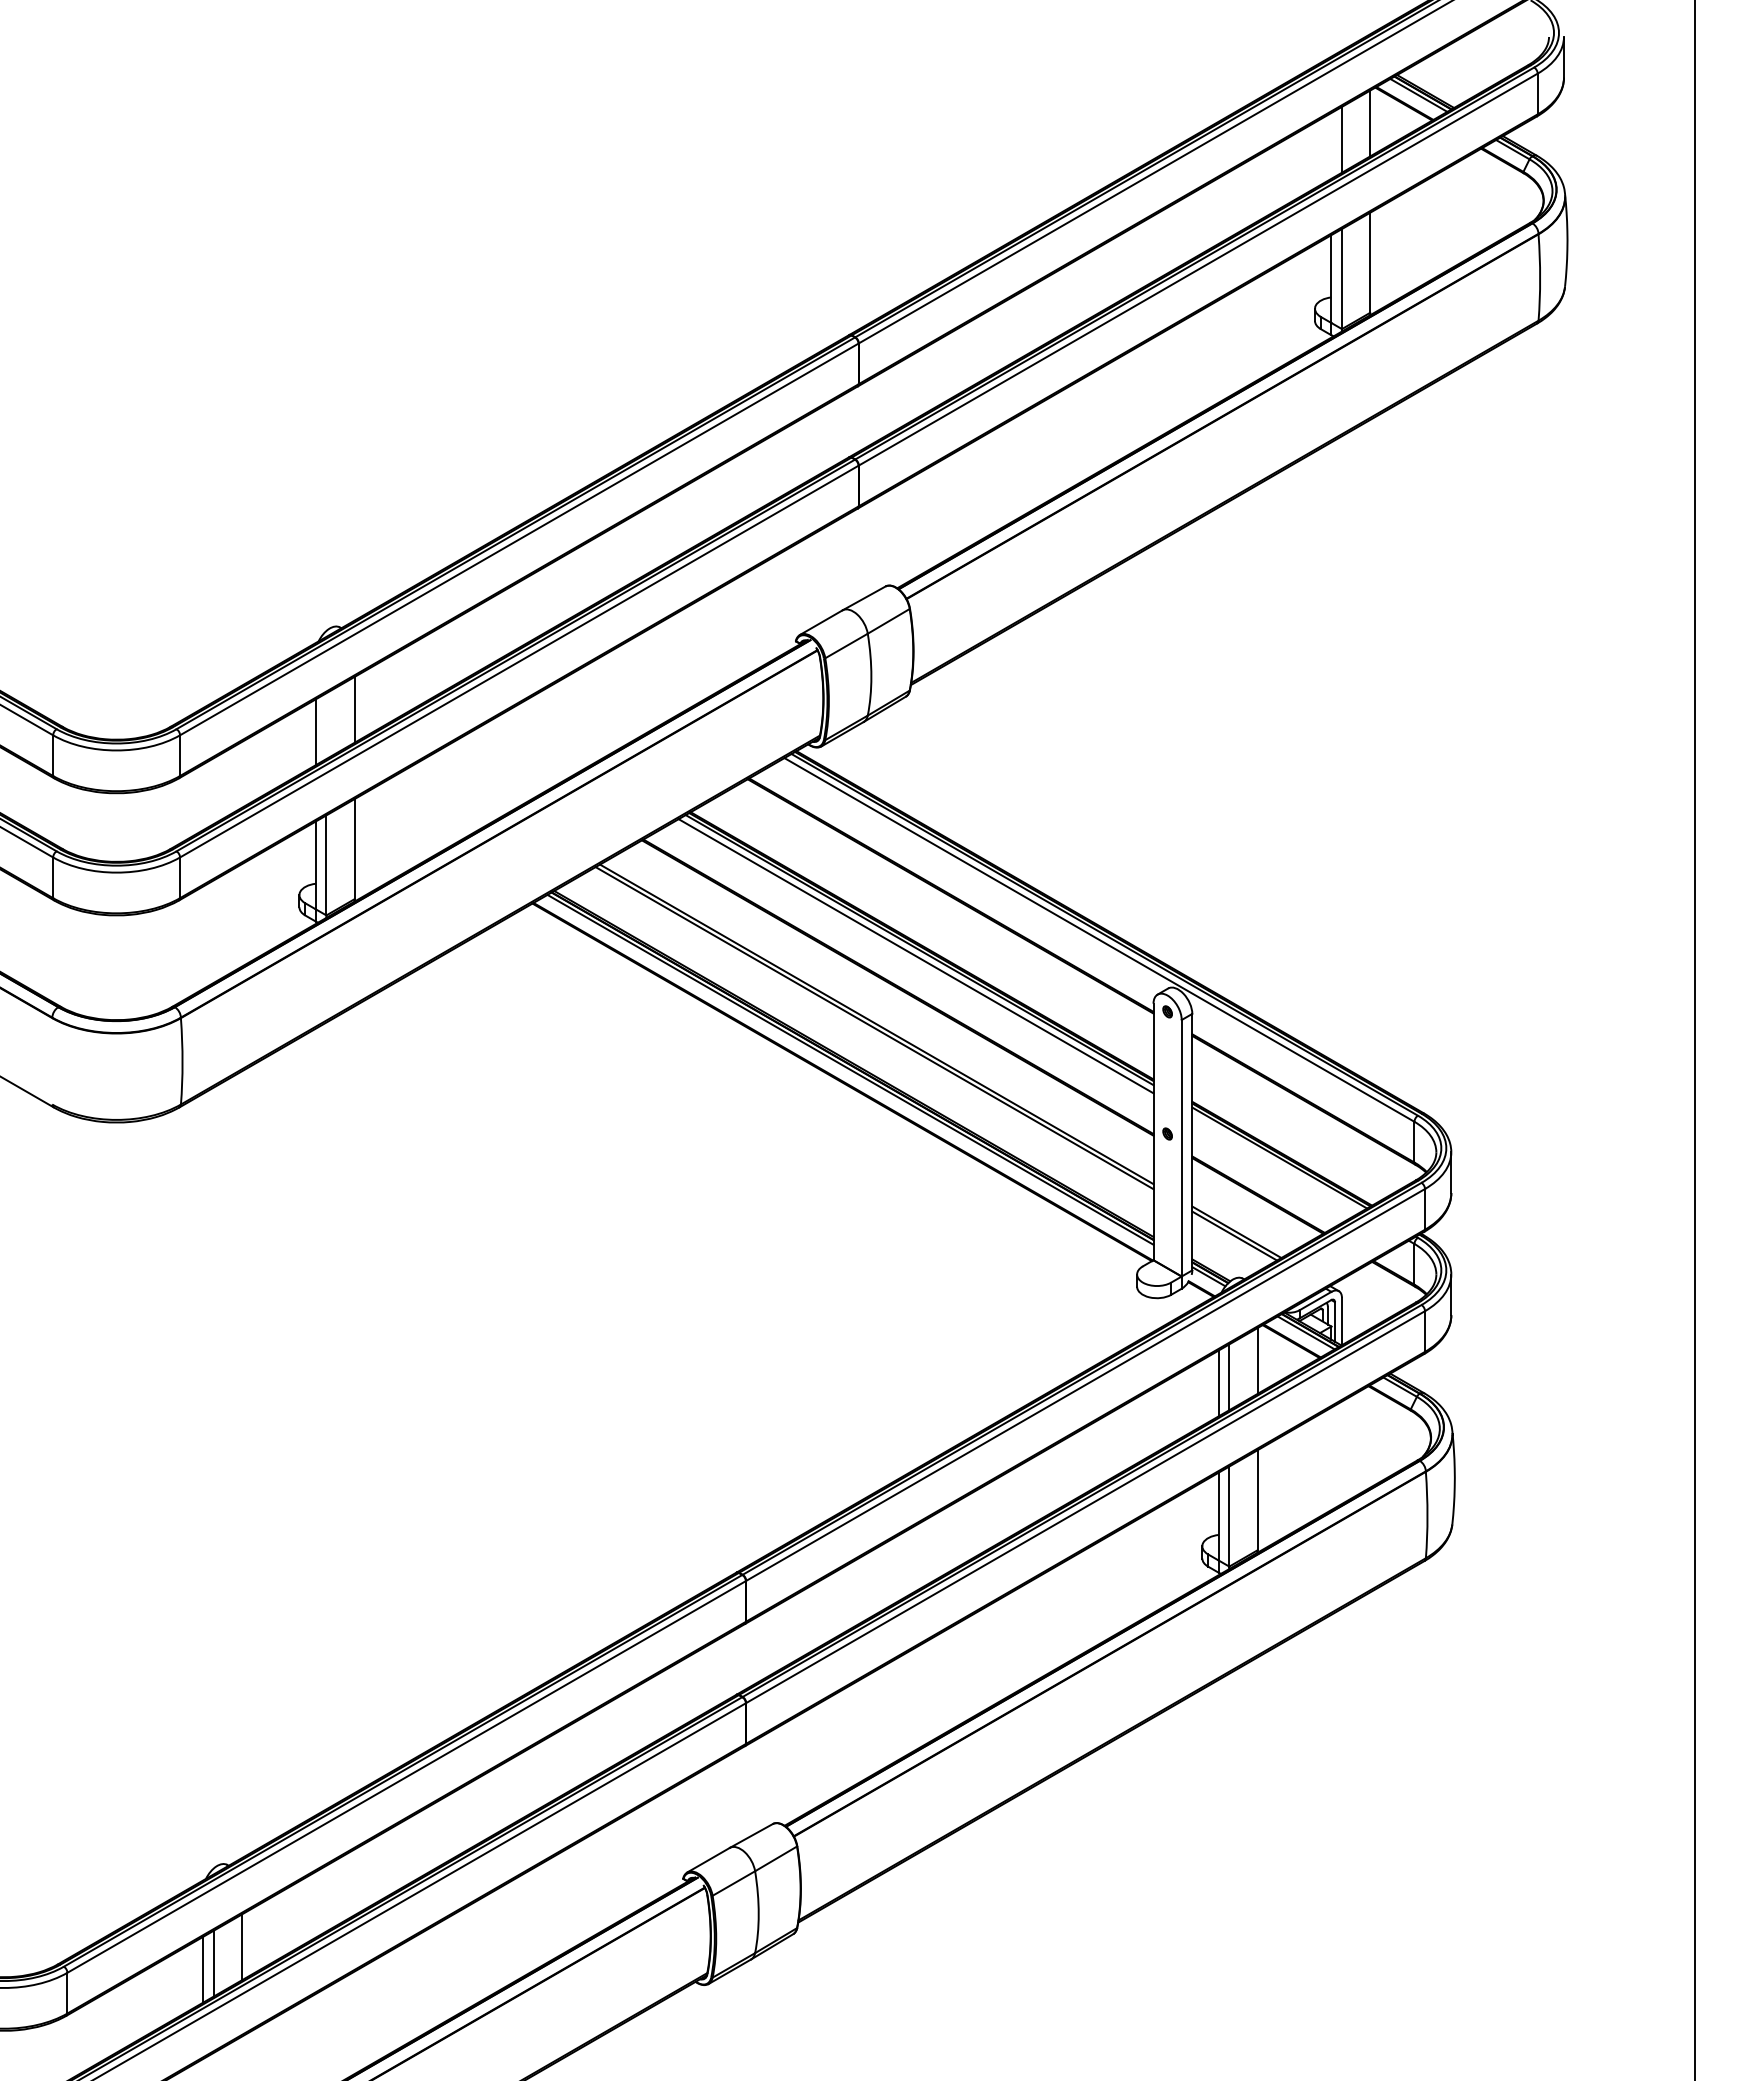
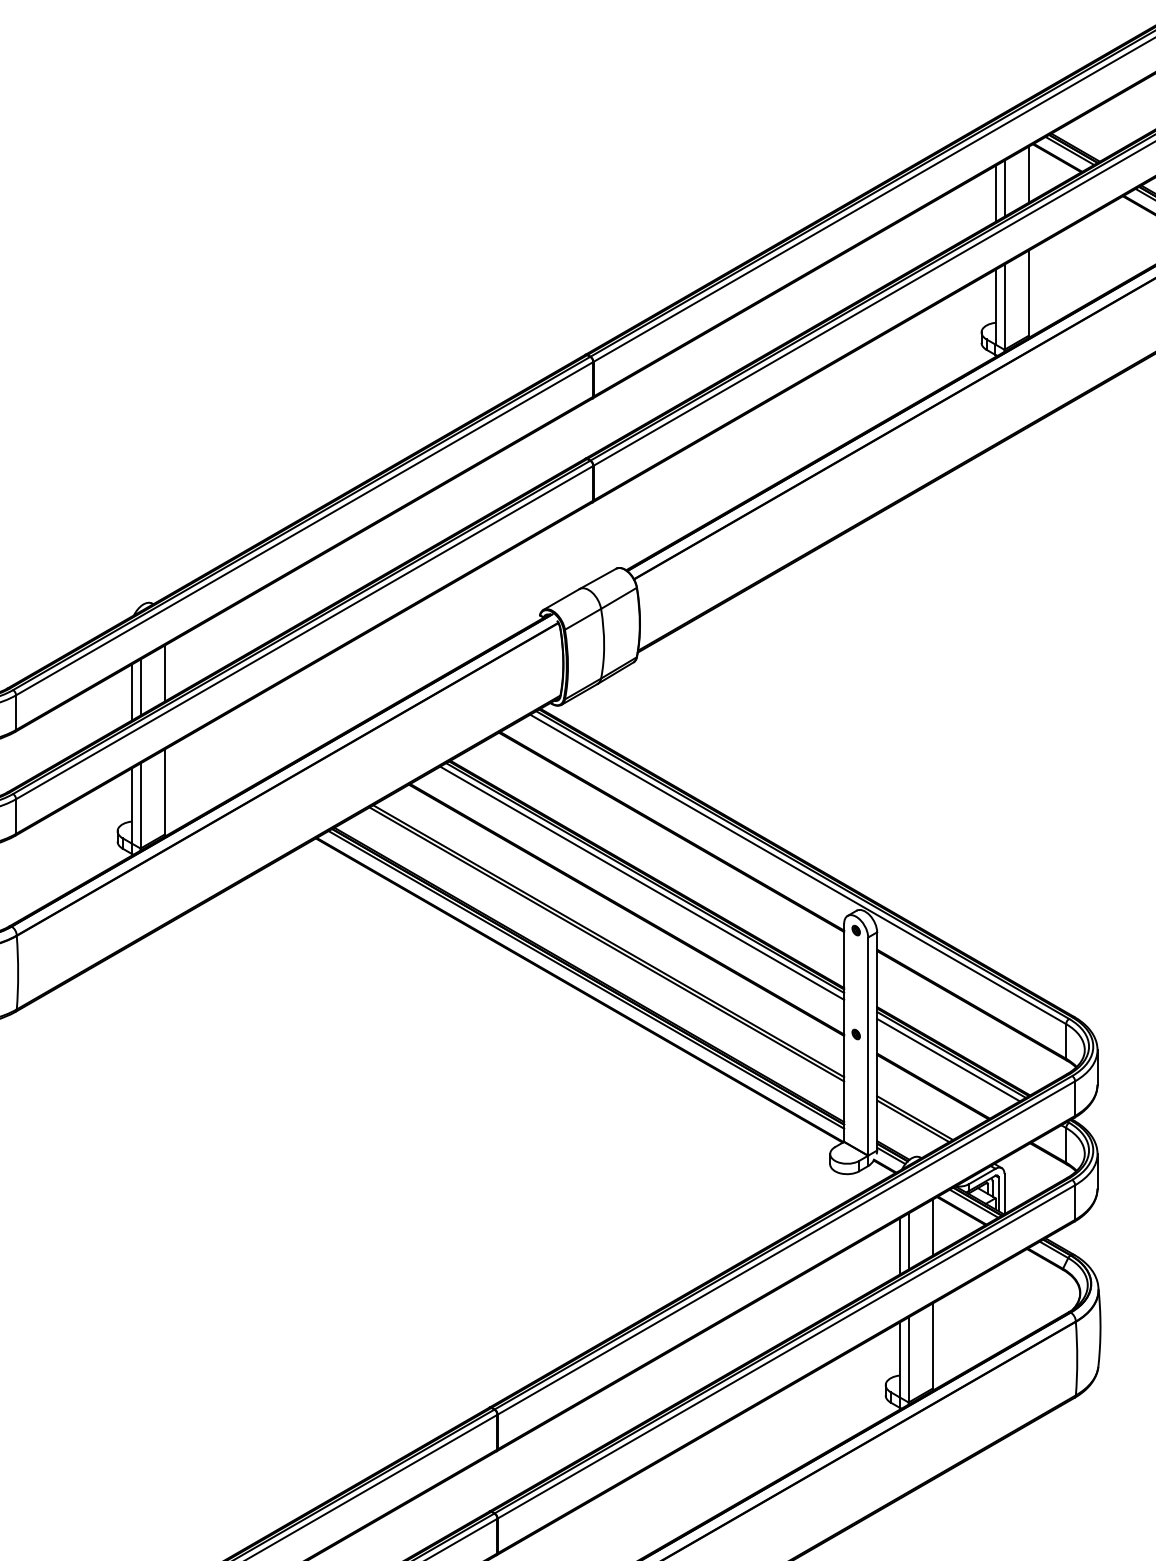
line: (1331, 145) -> (995, 193), added
line: (326, 726) -> (140, 687), added
line: (1276, 1163) -> (948, 1059), added

